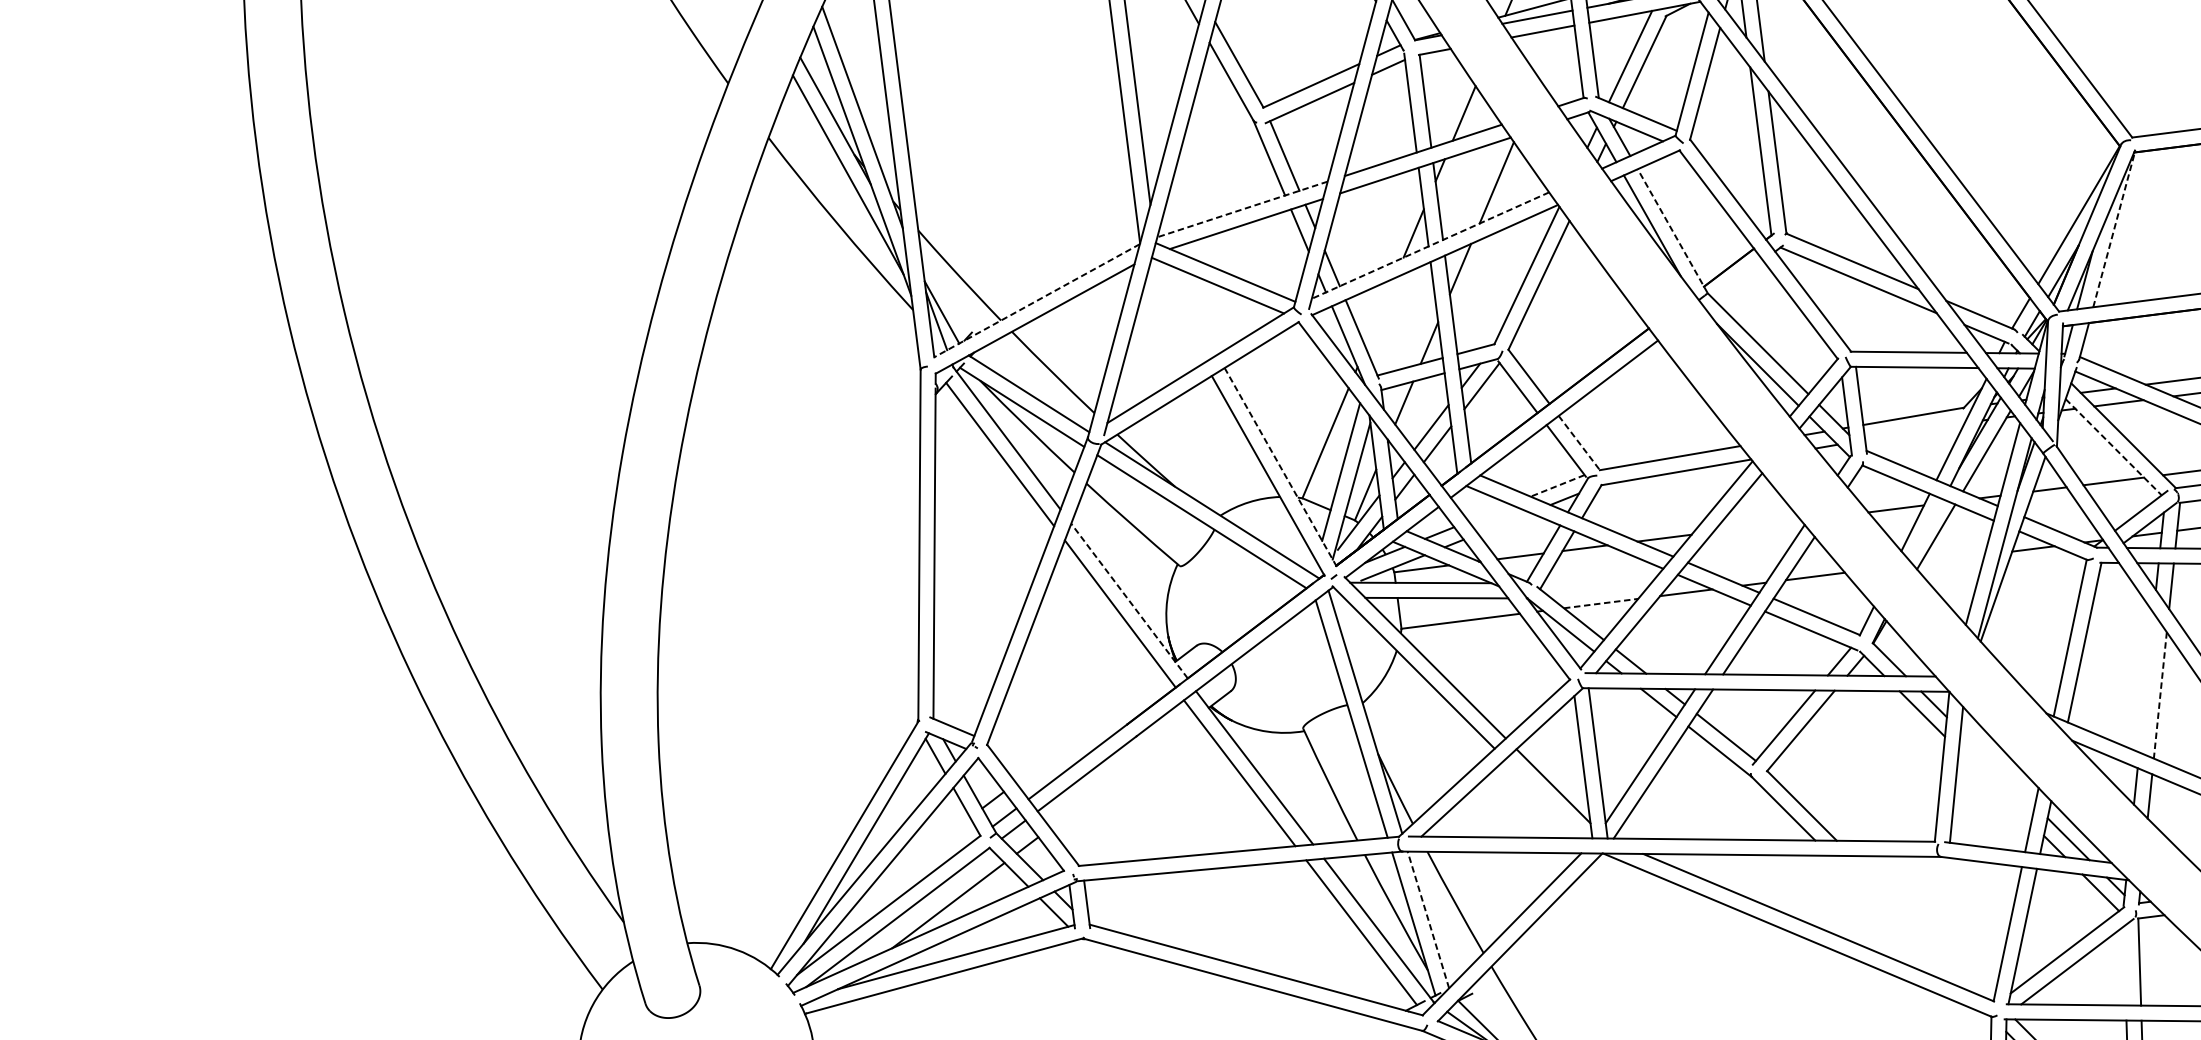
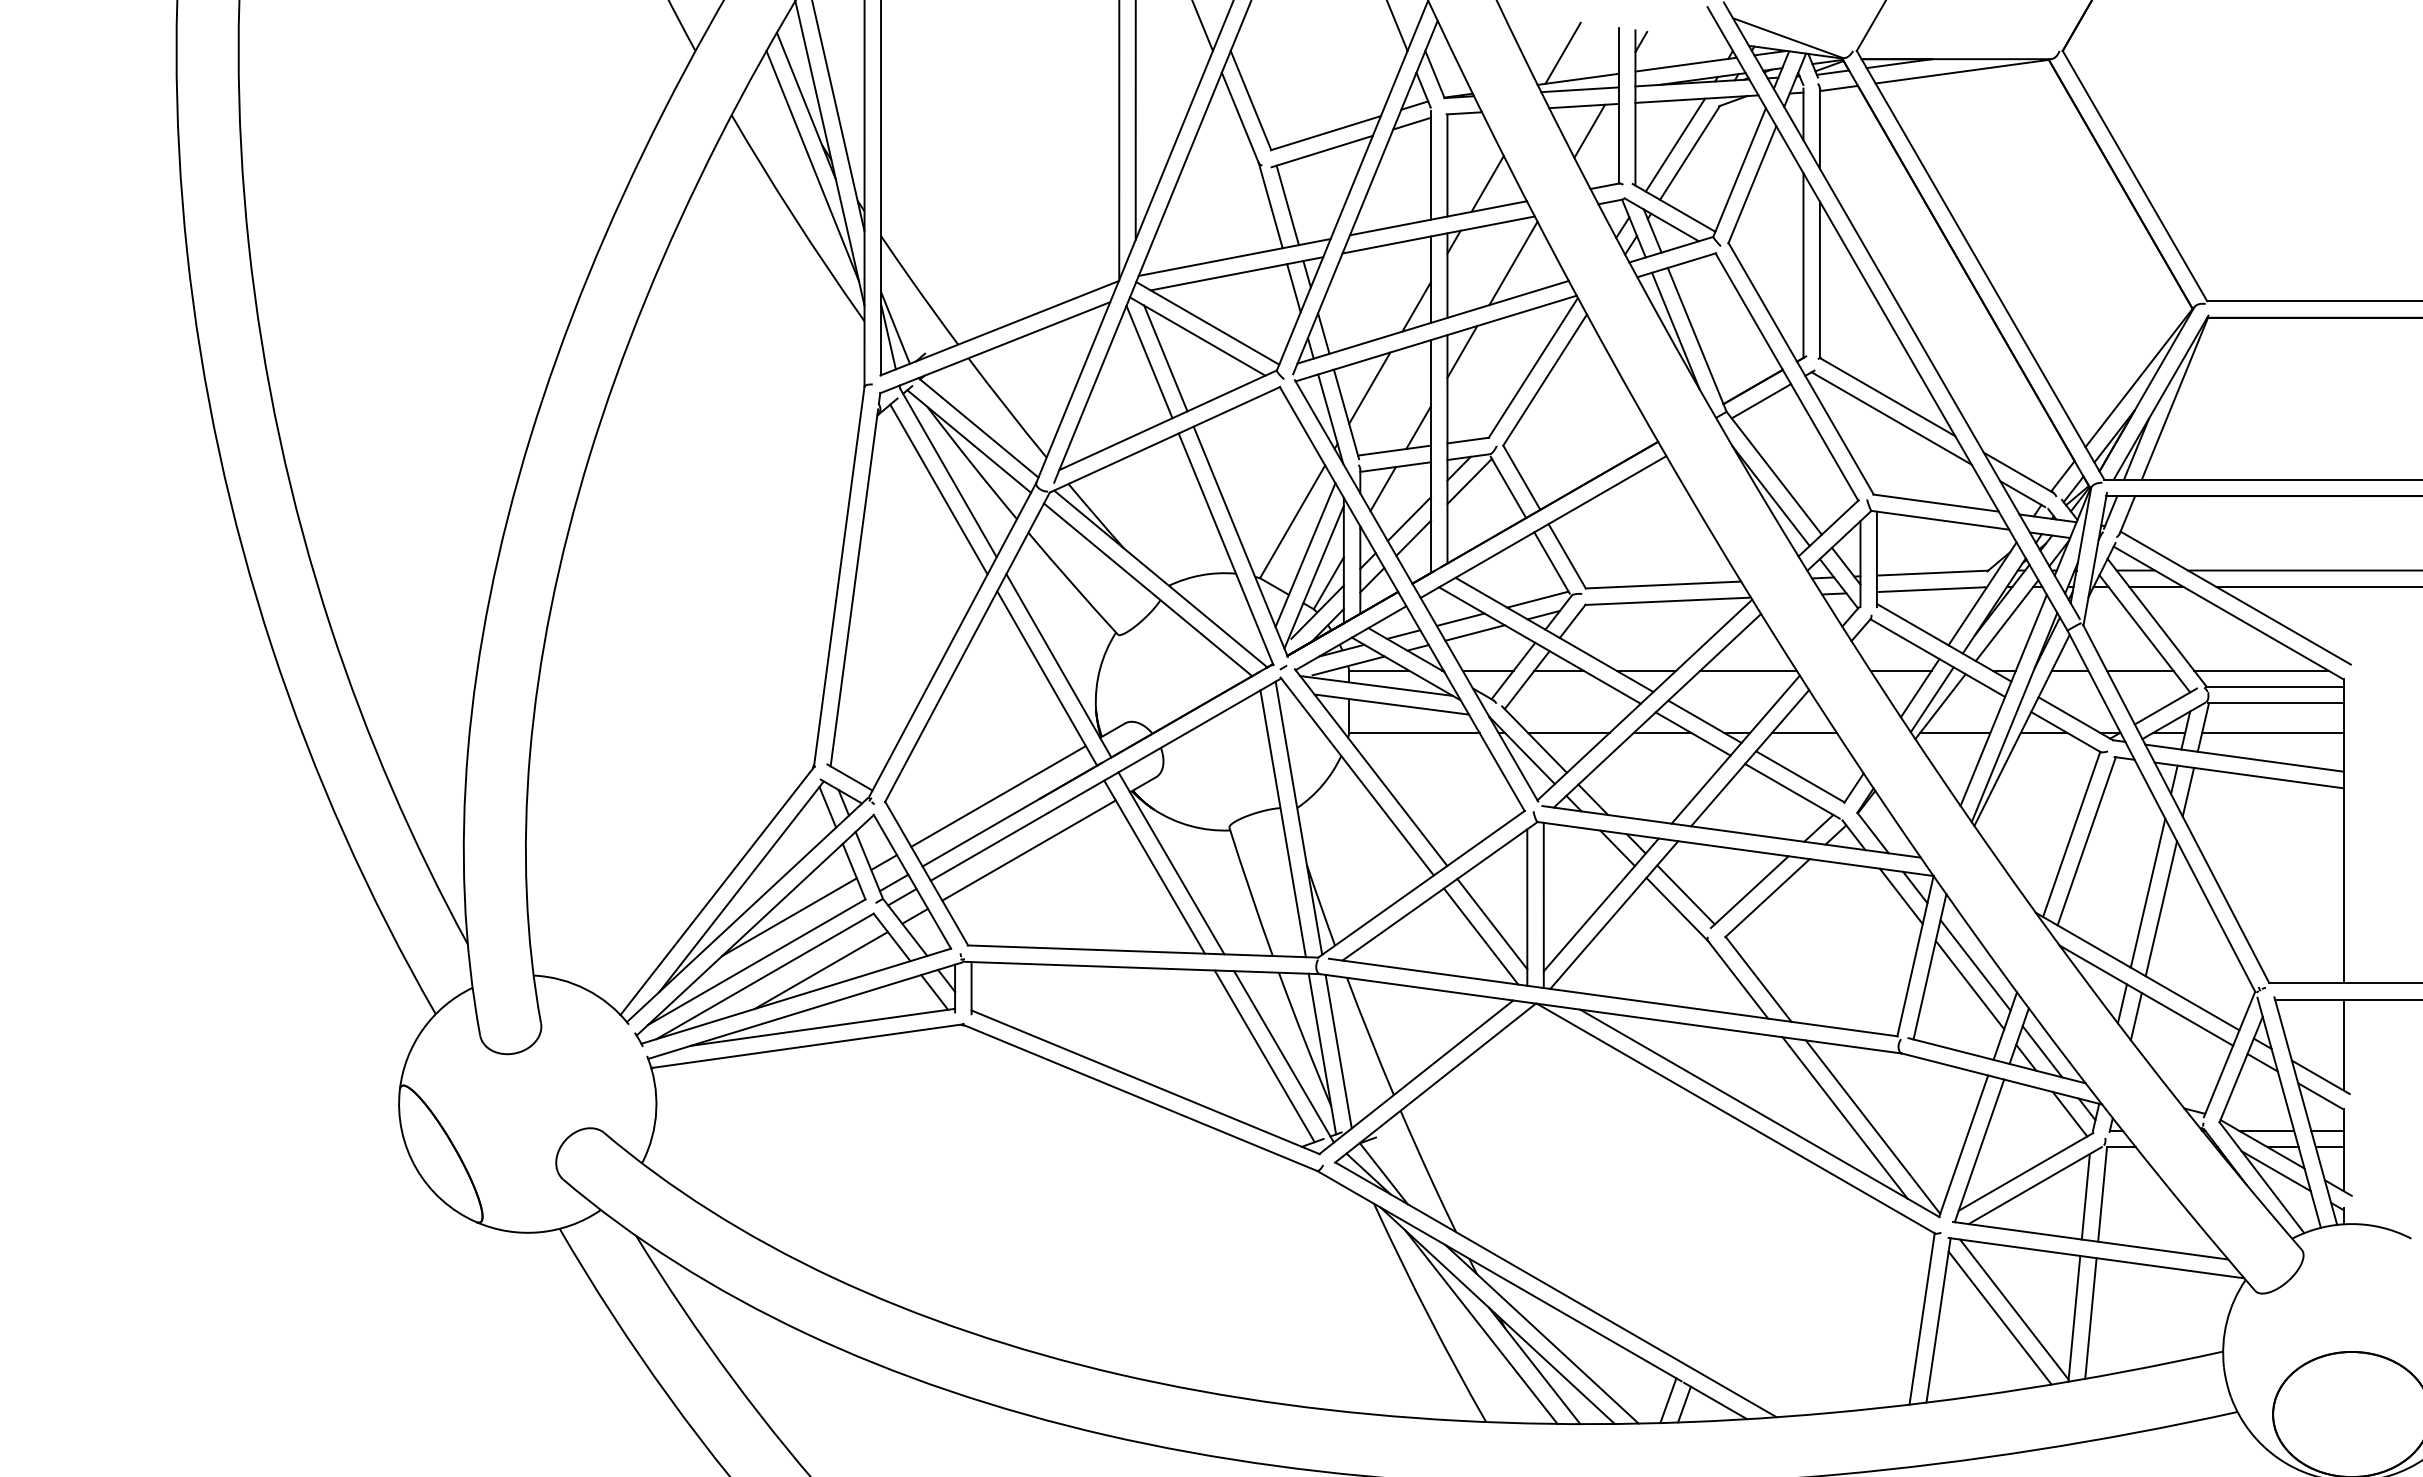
line: (1550, 53) -> (1589, 130), added
line: (1242, 209) -> (1234, 257), dashed -> solid
line: (2114, 229) -> (2175, 398), dashed -> solid
line: (1672, 231) -> (1696, 339), dashed -> solid
line: (1430, 245) -> (1433, 322), dashed -> solid
line: (1738, 279) -> (1761, 401), added
line: (1036, 301) -> (999, 328), dashed -> solid
line: (1191, 309) -> (1165, 358), added
line: (1380, 312) -> (1369, 387), added
line: (1176, 313) -> (1149, 361), added
line: (1914, 431) -> (1931, 589), added
line: (1579, 443) -> (1567, 556), dashed -> solid
line: (2114, 447) -> (2145, 634), dashed -> solid
line: (1280, 467) -> (1240, 541), dashed -> solid
line: (1557, 485) -> (1537, 599), dashed -> solid
line: (1489, 512) -> (1460, 619), added
line: (1503, 523) -> (1474, 632), added
line: (1757, 526) -> (1748, 670), added
line: (1927, 531) -> (1931, 699), added
line: (1952, 558) -> (1955, 732), added
line: (1129, 600) -> (1058, 665), dashed -> solid
line: (1600, 603) -> (1568, 732), dashed -> solid
line: (2145, 682) -> (2147, 892), added
line: (2160, 696) -> (2161, 909), dashed -> solid
line: (1089, 726) -> (998, 796), added
line: (1997, 768) -> (1975, 965), added
line: (1123, 772) -> (1028, 850), added
line: (1994, 786) -> (1969, 984), added
line: (1544, 798) -> (1480, 936), added
line: (913, 861) -> (789, 917), added
line: (1428, 919) -> (1338, 1051), dashed -> solid
line: (1896, 921) -> (1844, 1117), added
line: (1922, 926) -> (1872, 1126), added
line: (2124, 965) -> (2085, 1196), added

